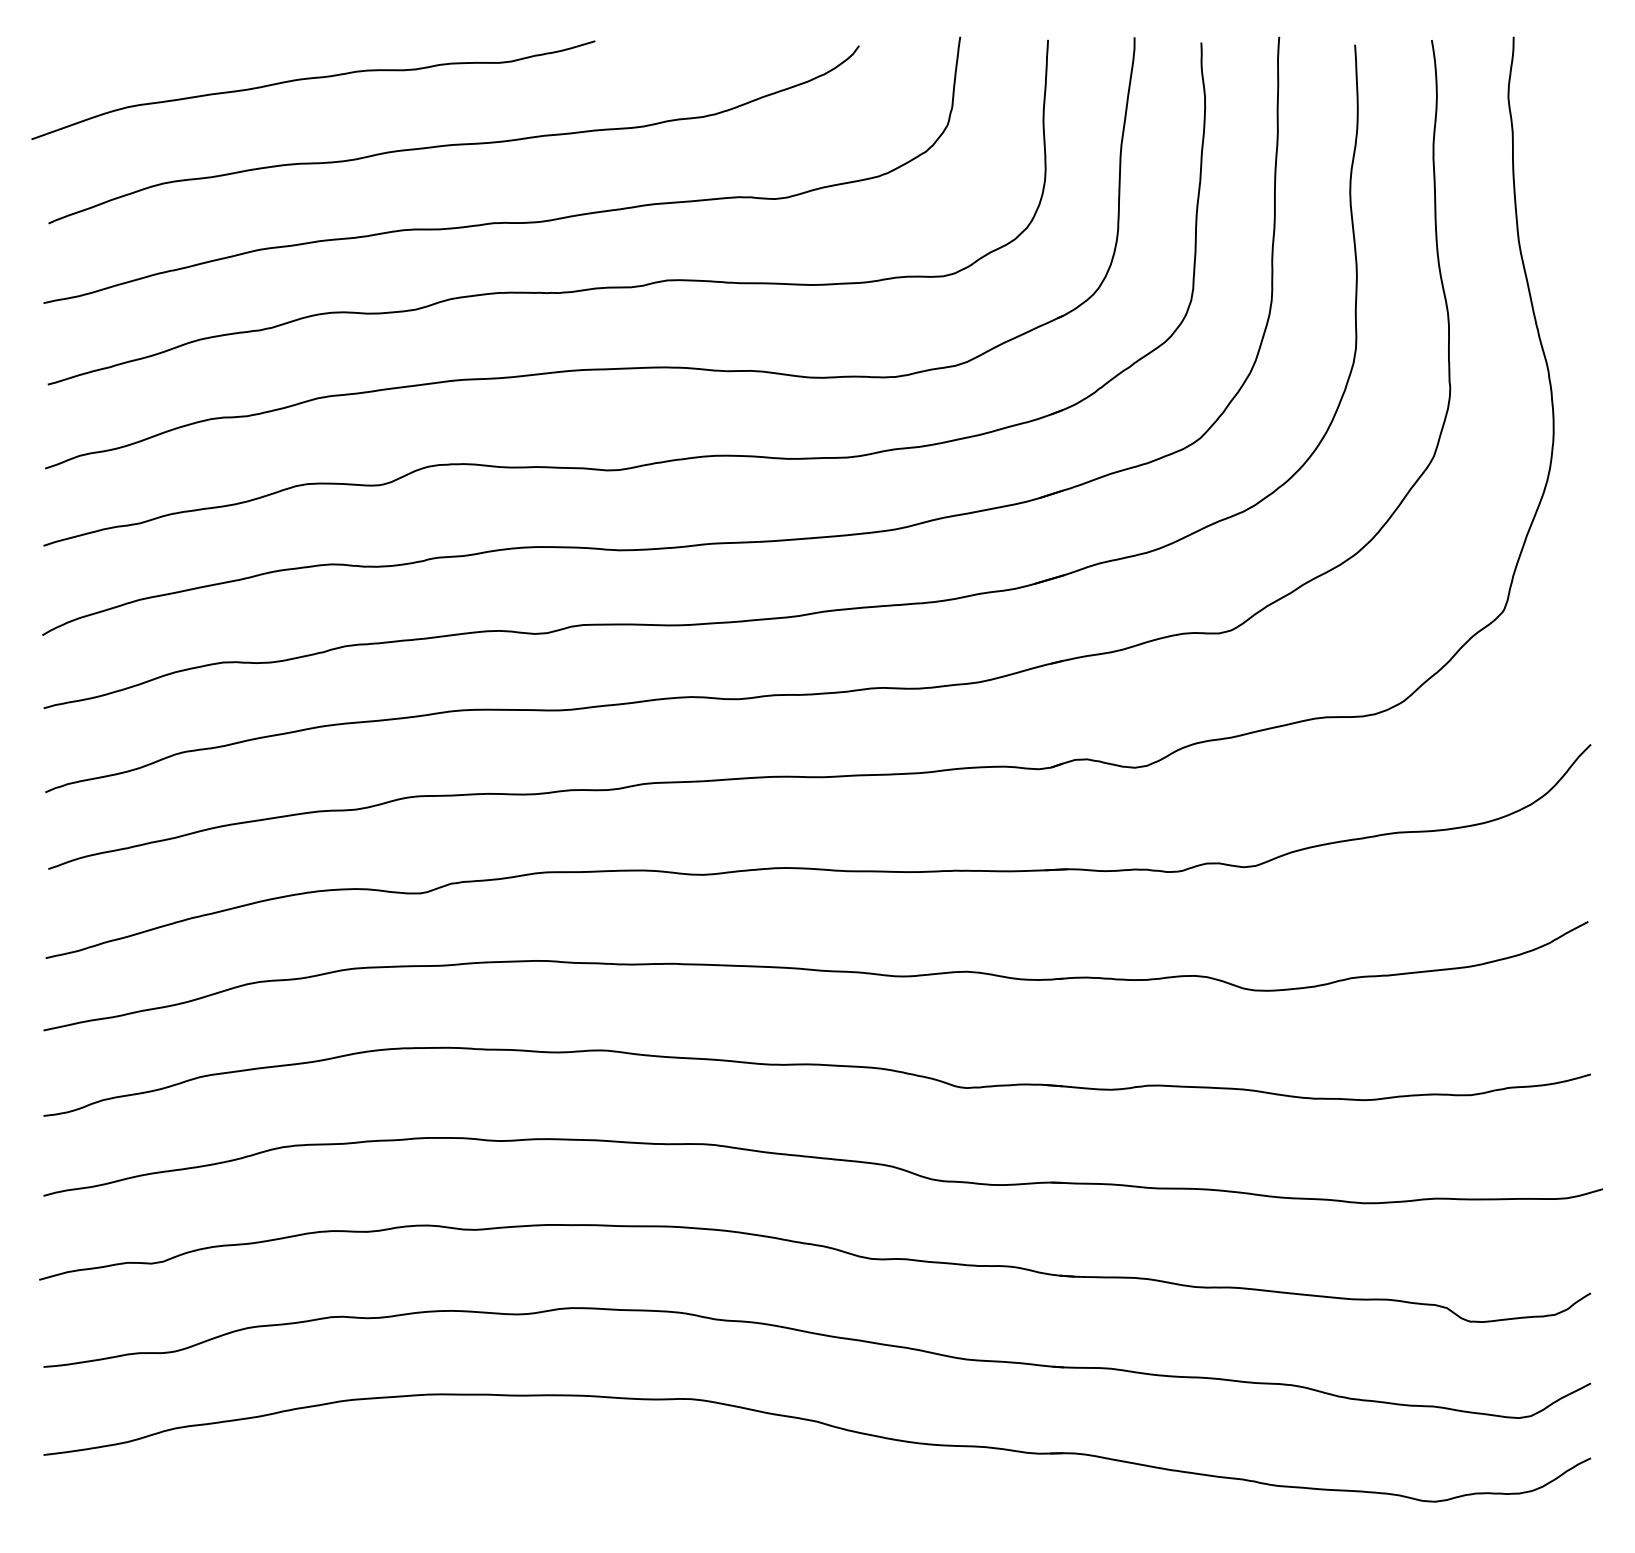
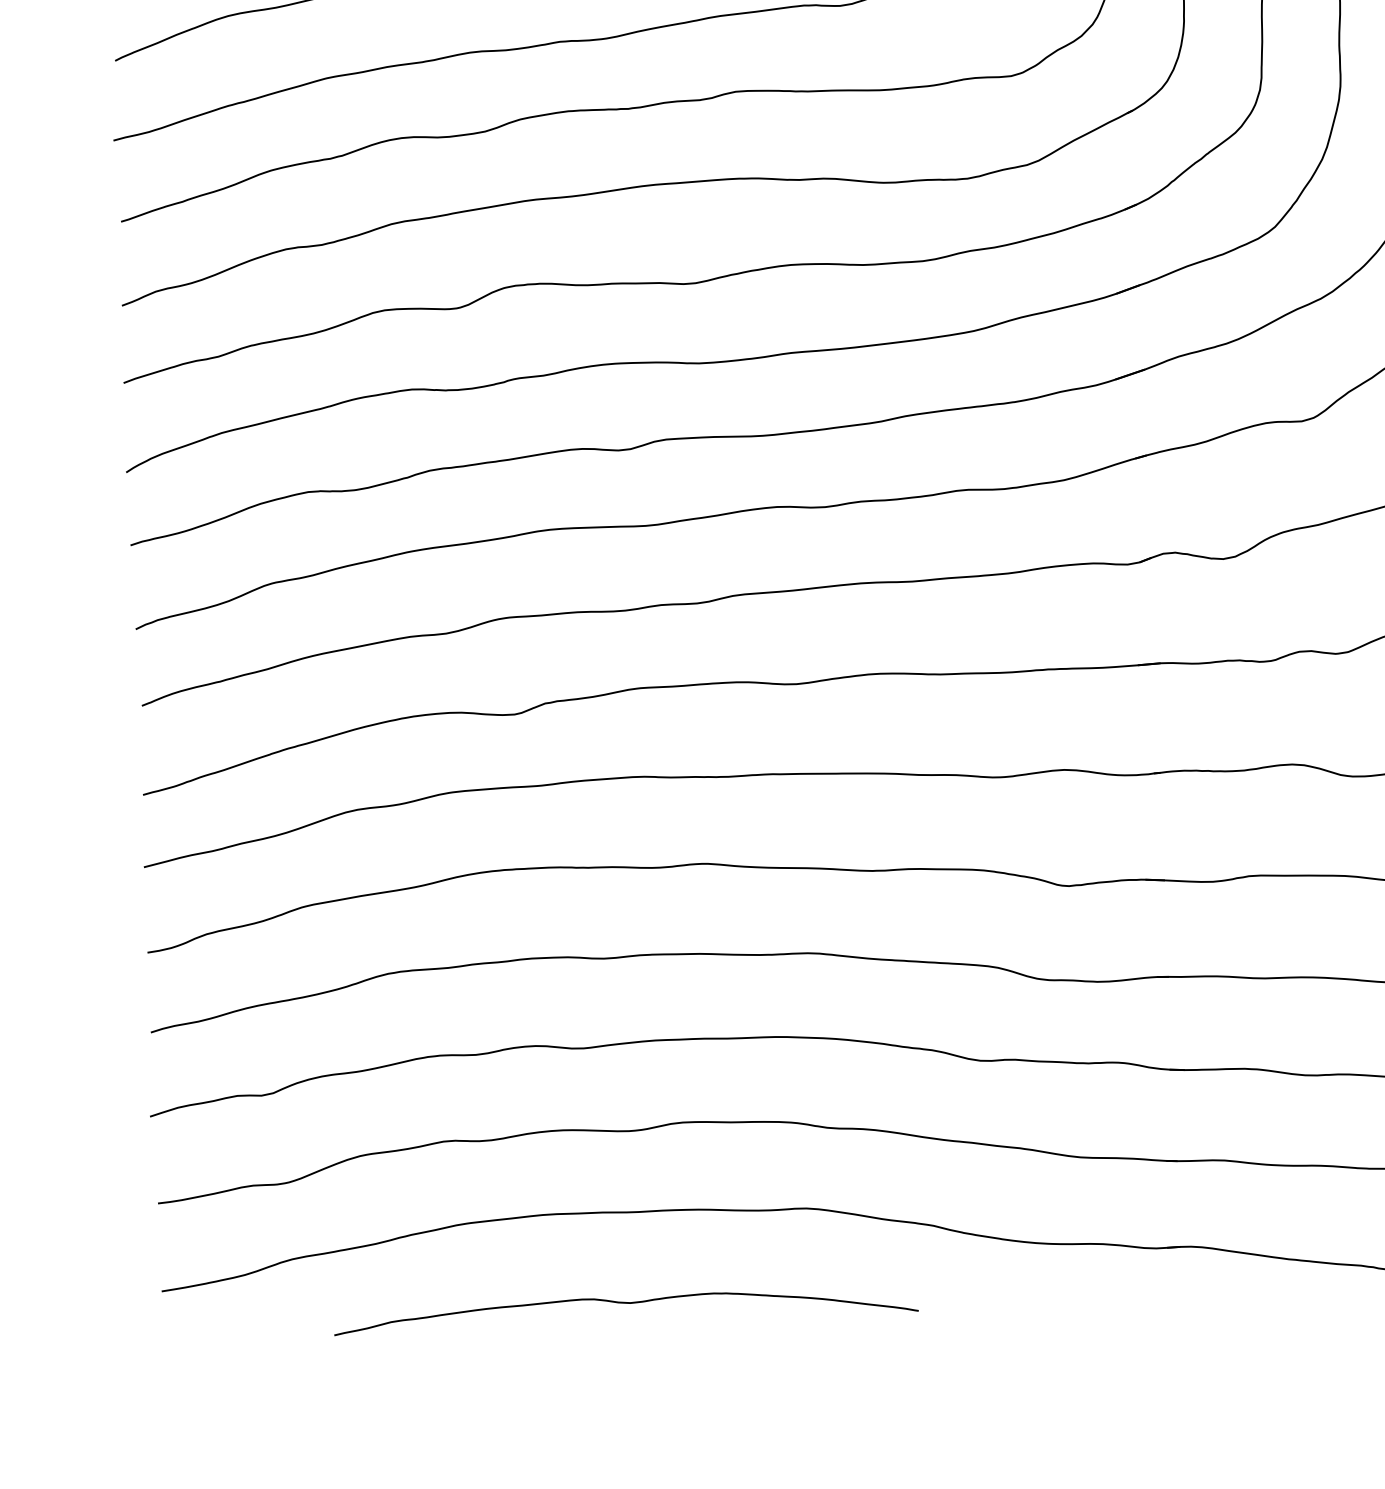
curve: (506, 1486) -> (625, 1303), added

